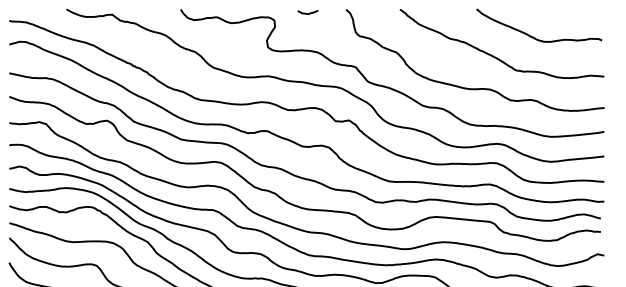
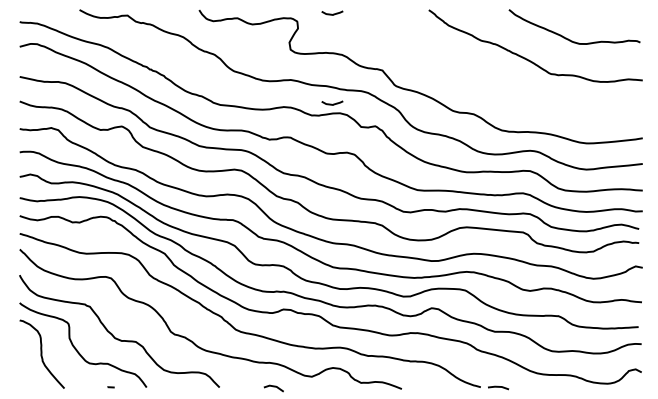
curve: (475, 88) -> (507, 92), removed
curve: (307, 98) -> (331, 103), added

